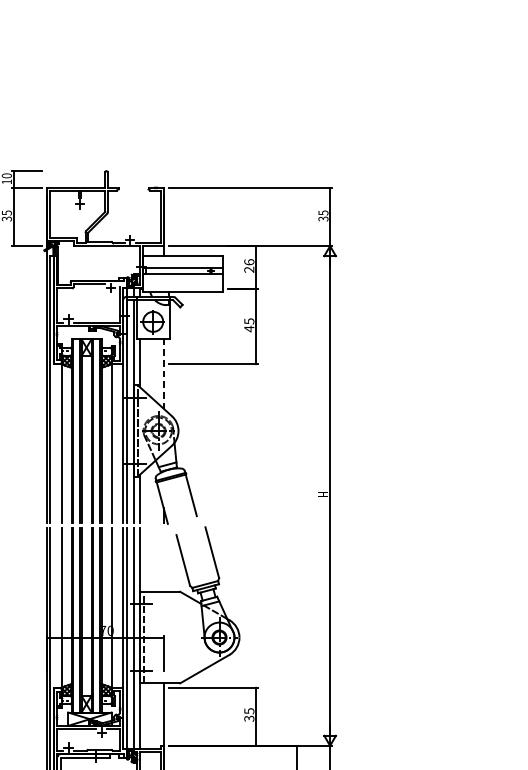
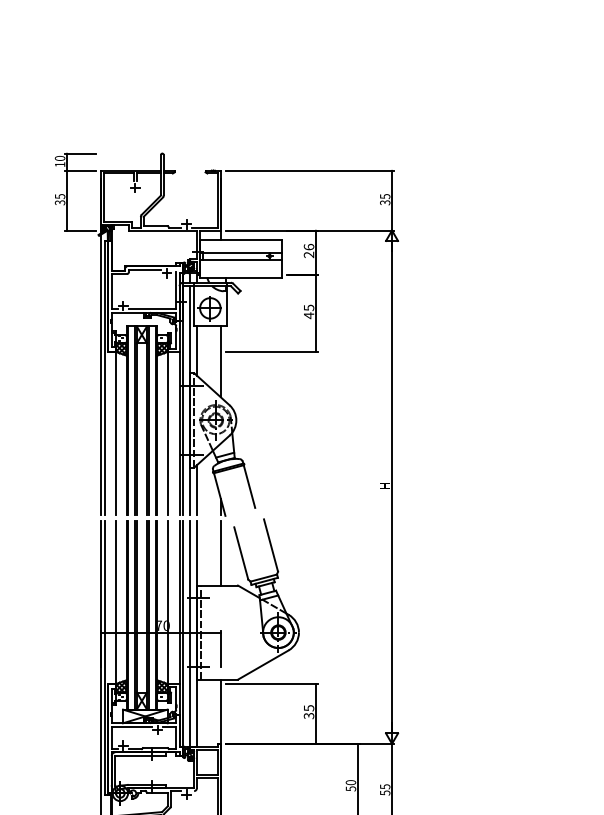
line: (163, 373) -> (220, 361), dashed -> solid
line: (163, 559) -> (220, 552), added

